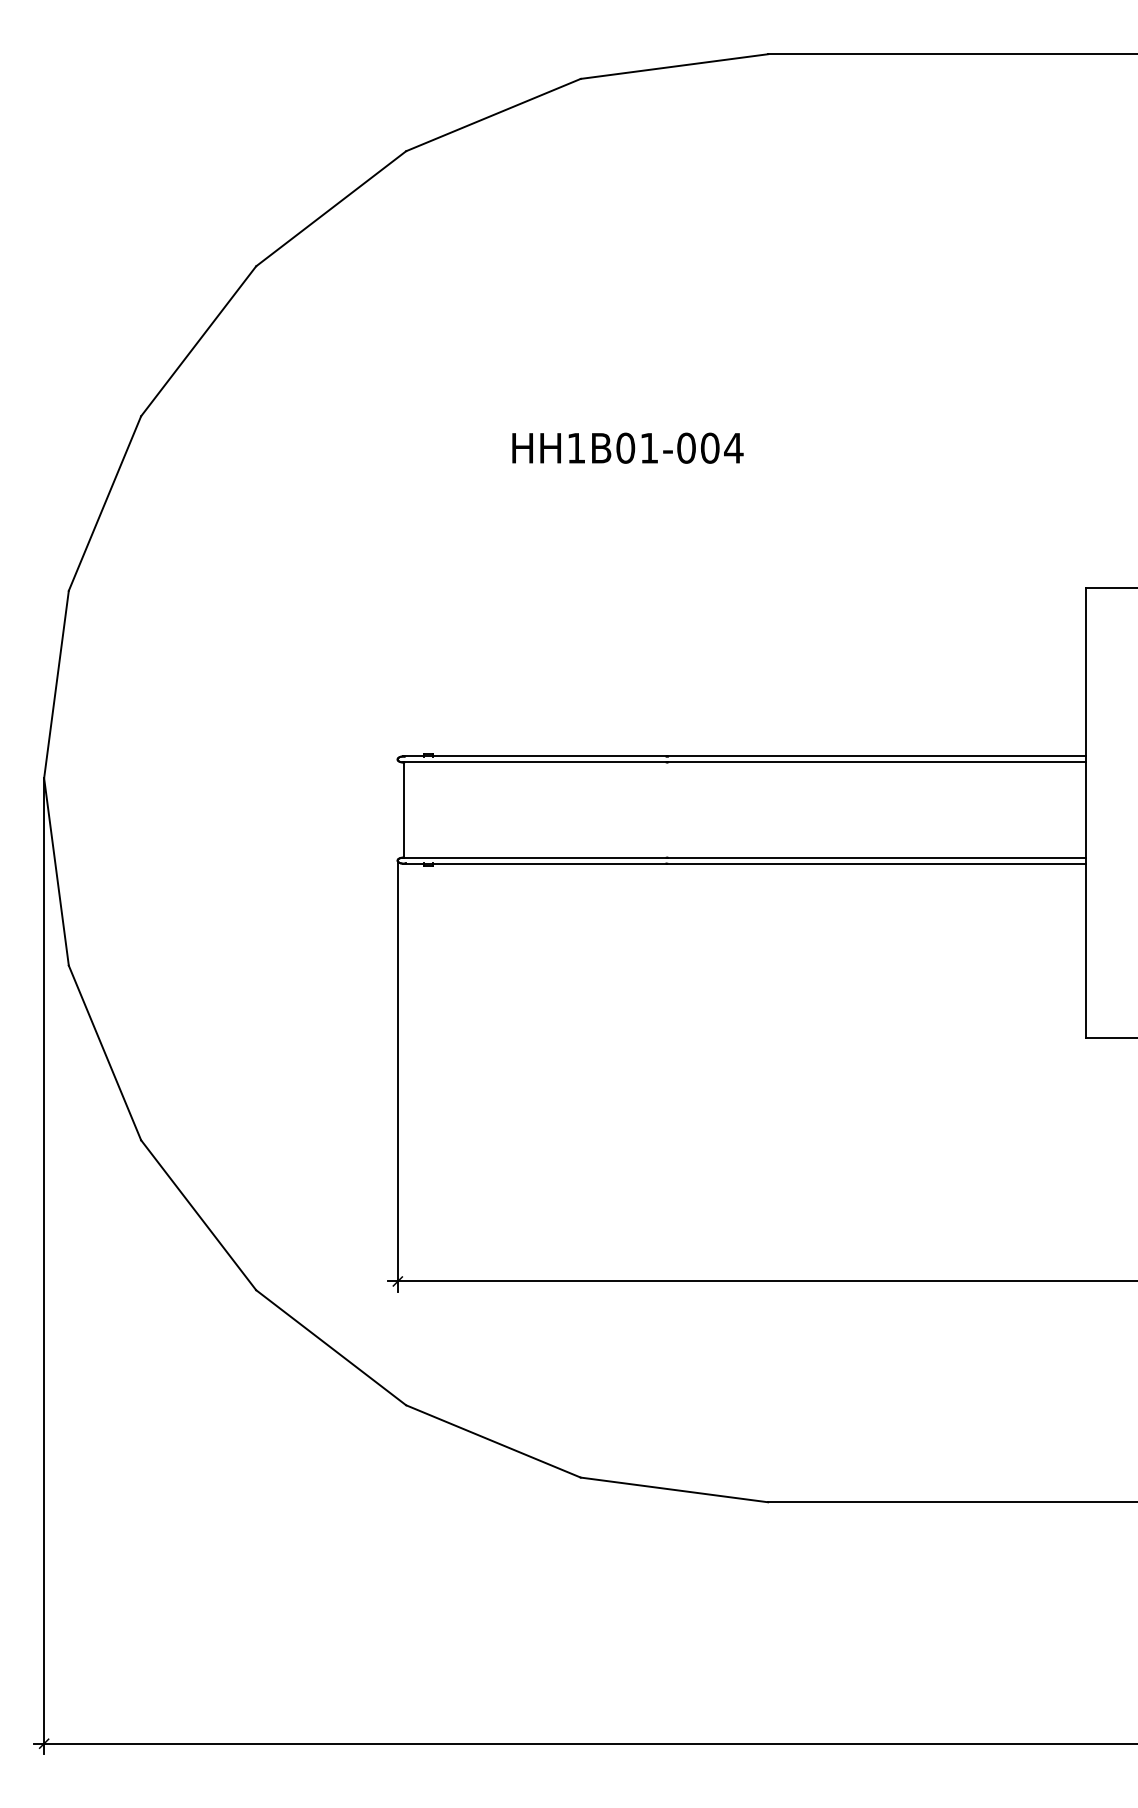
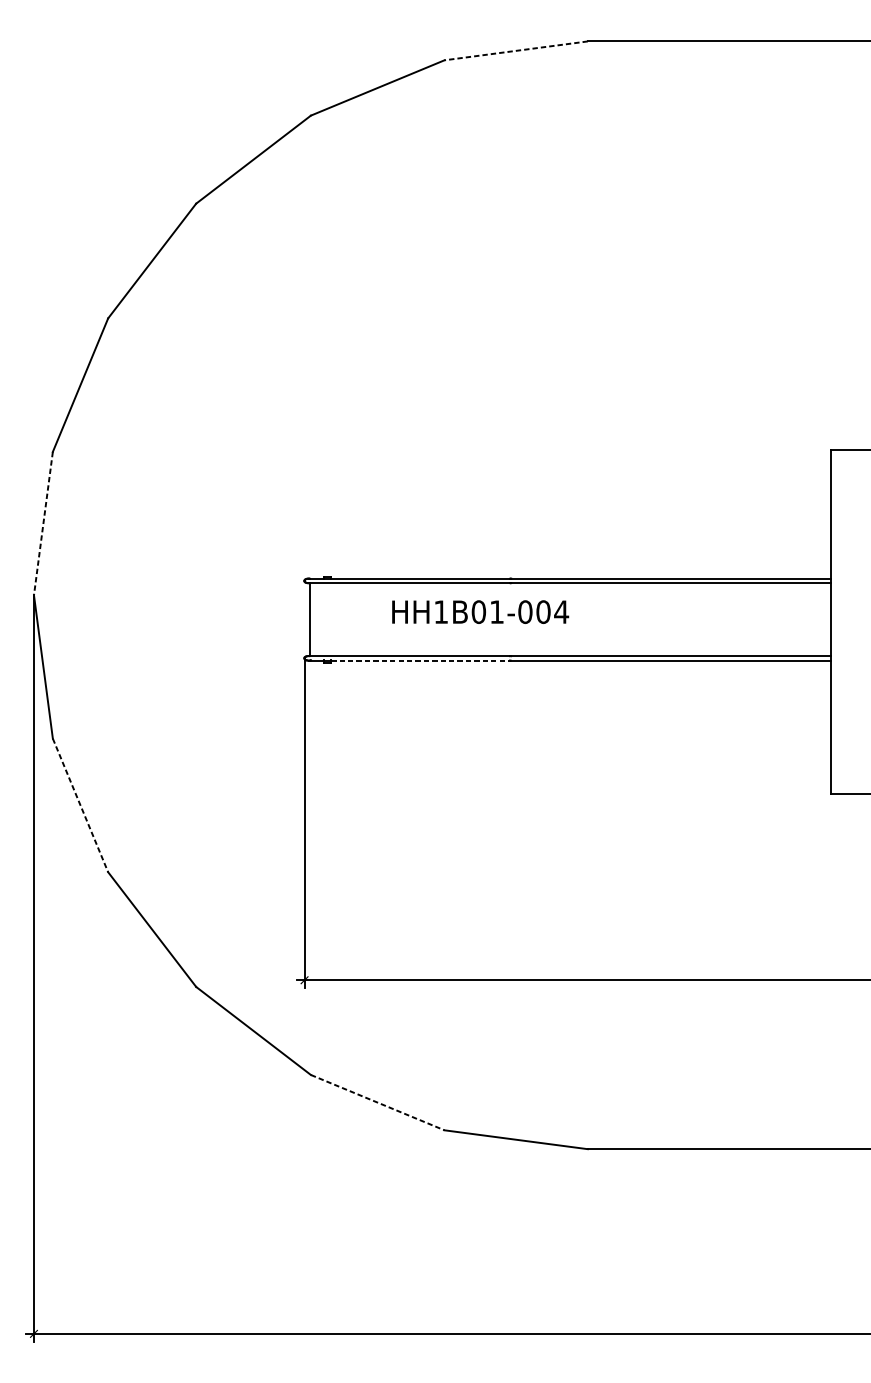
line: (673, 66) -> (515, 50), solid -> dashed
text: (627, 447) -> (480, 611), moved
line: (56, 684) -> (43, 523), solid -> dashed
line: (550, 863) -> (421, 660), solid -> dashed
line: (104, 1052) -> (80, 805), solid -> dashed
line: (493, 1441) -> (377, 1102), solid -> dashed

